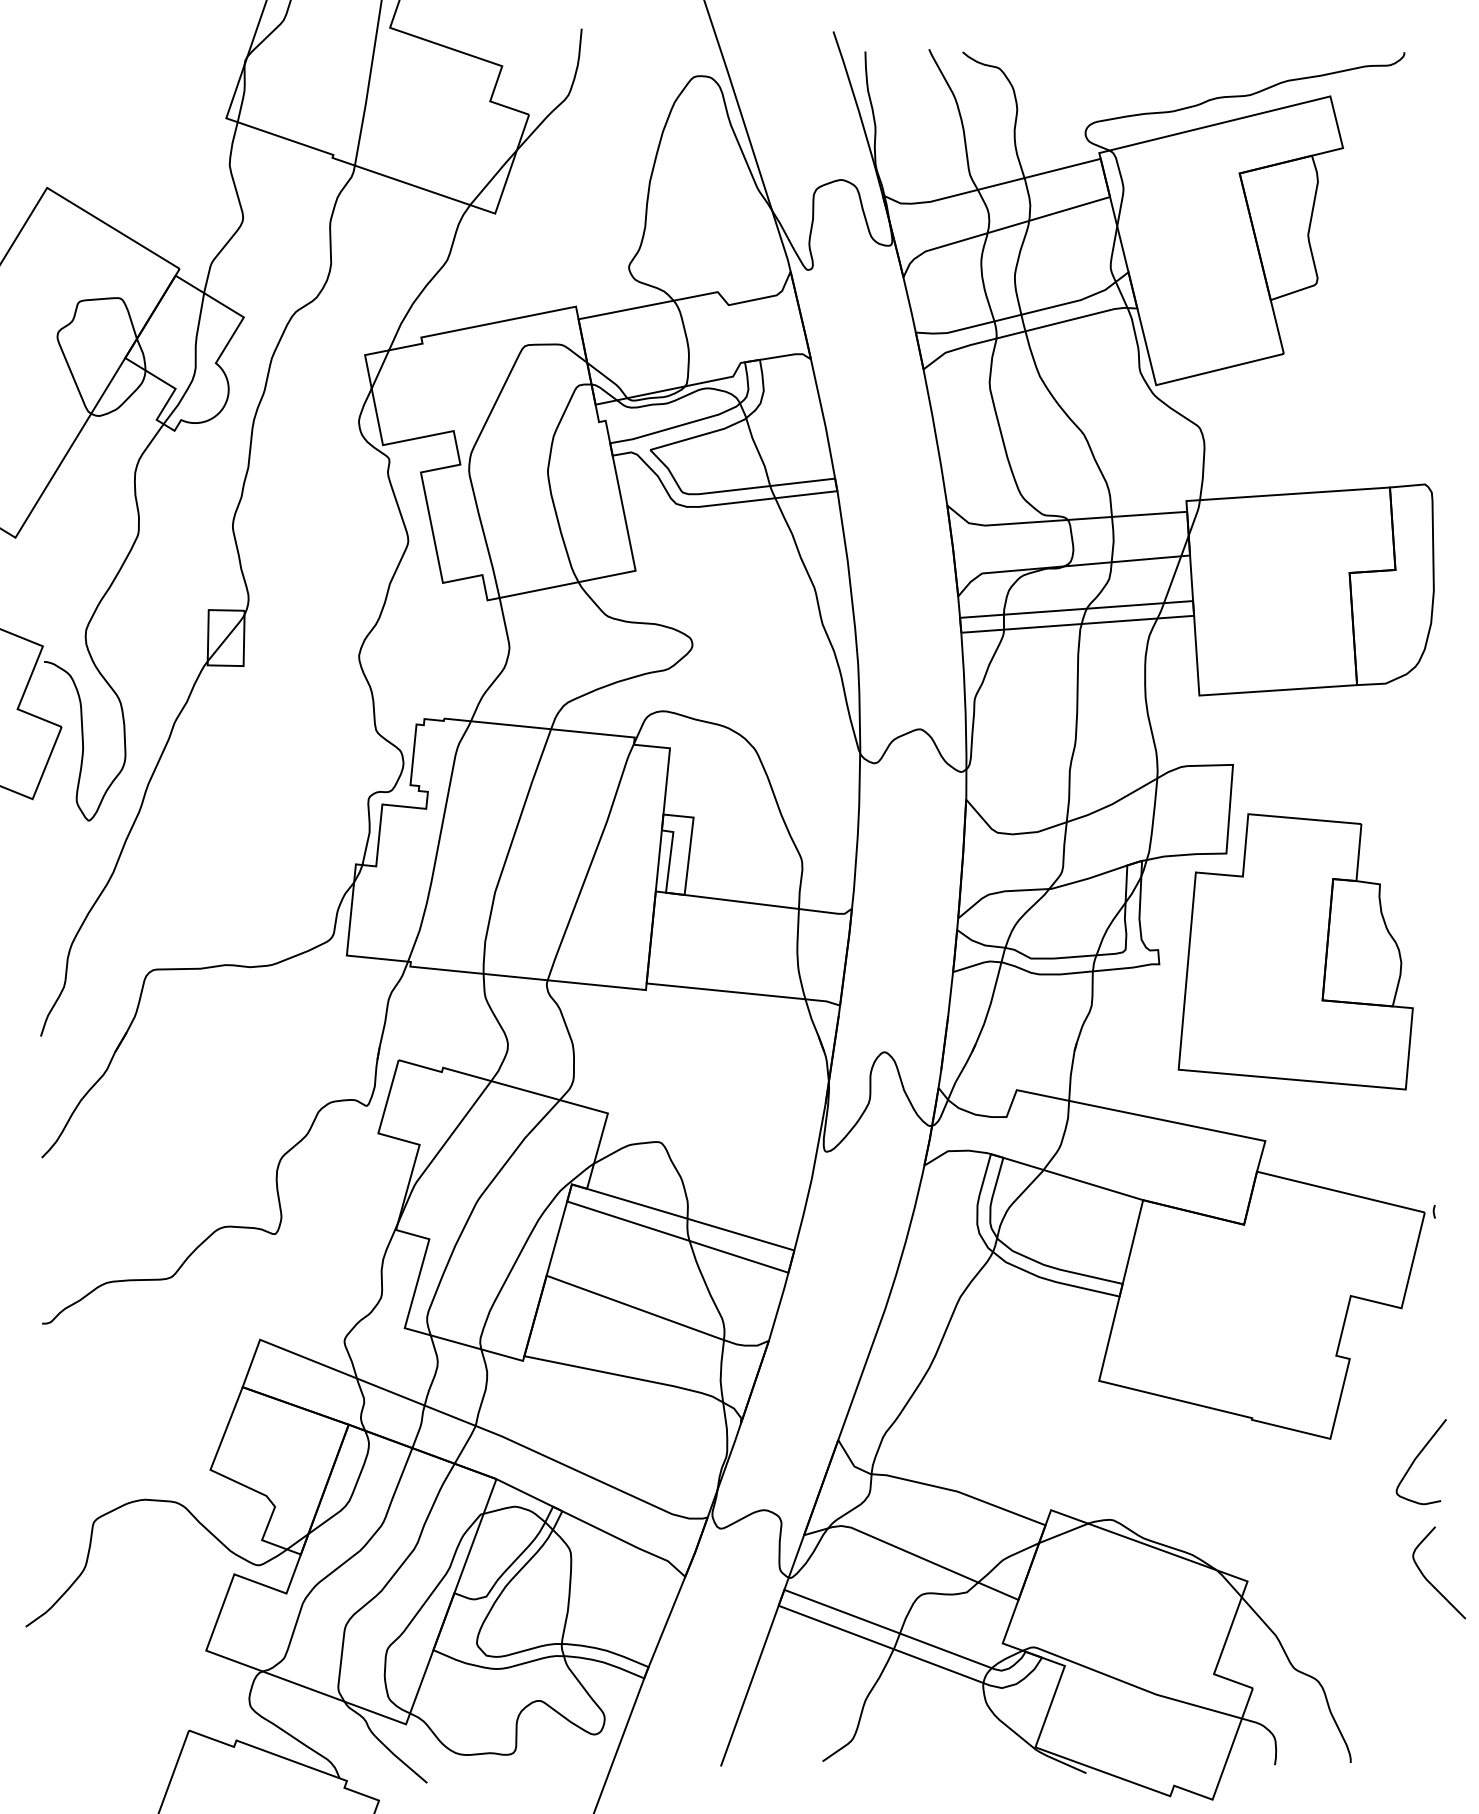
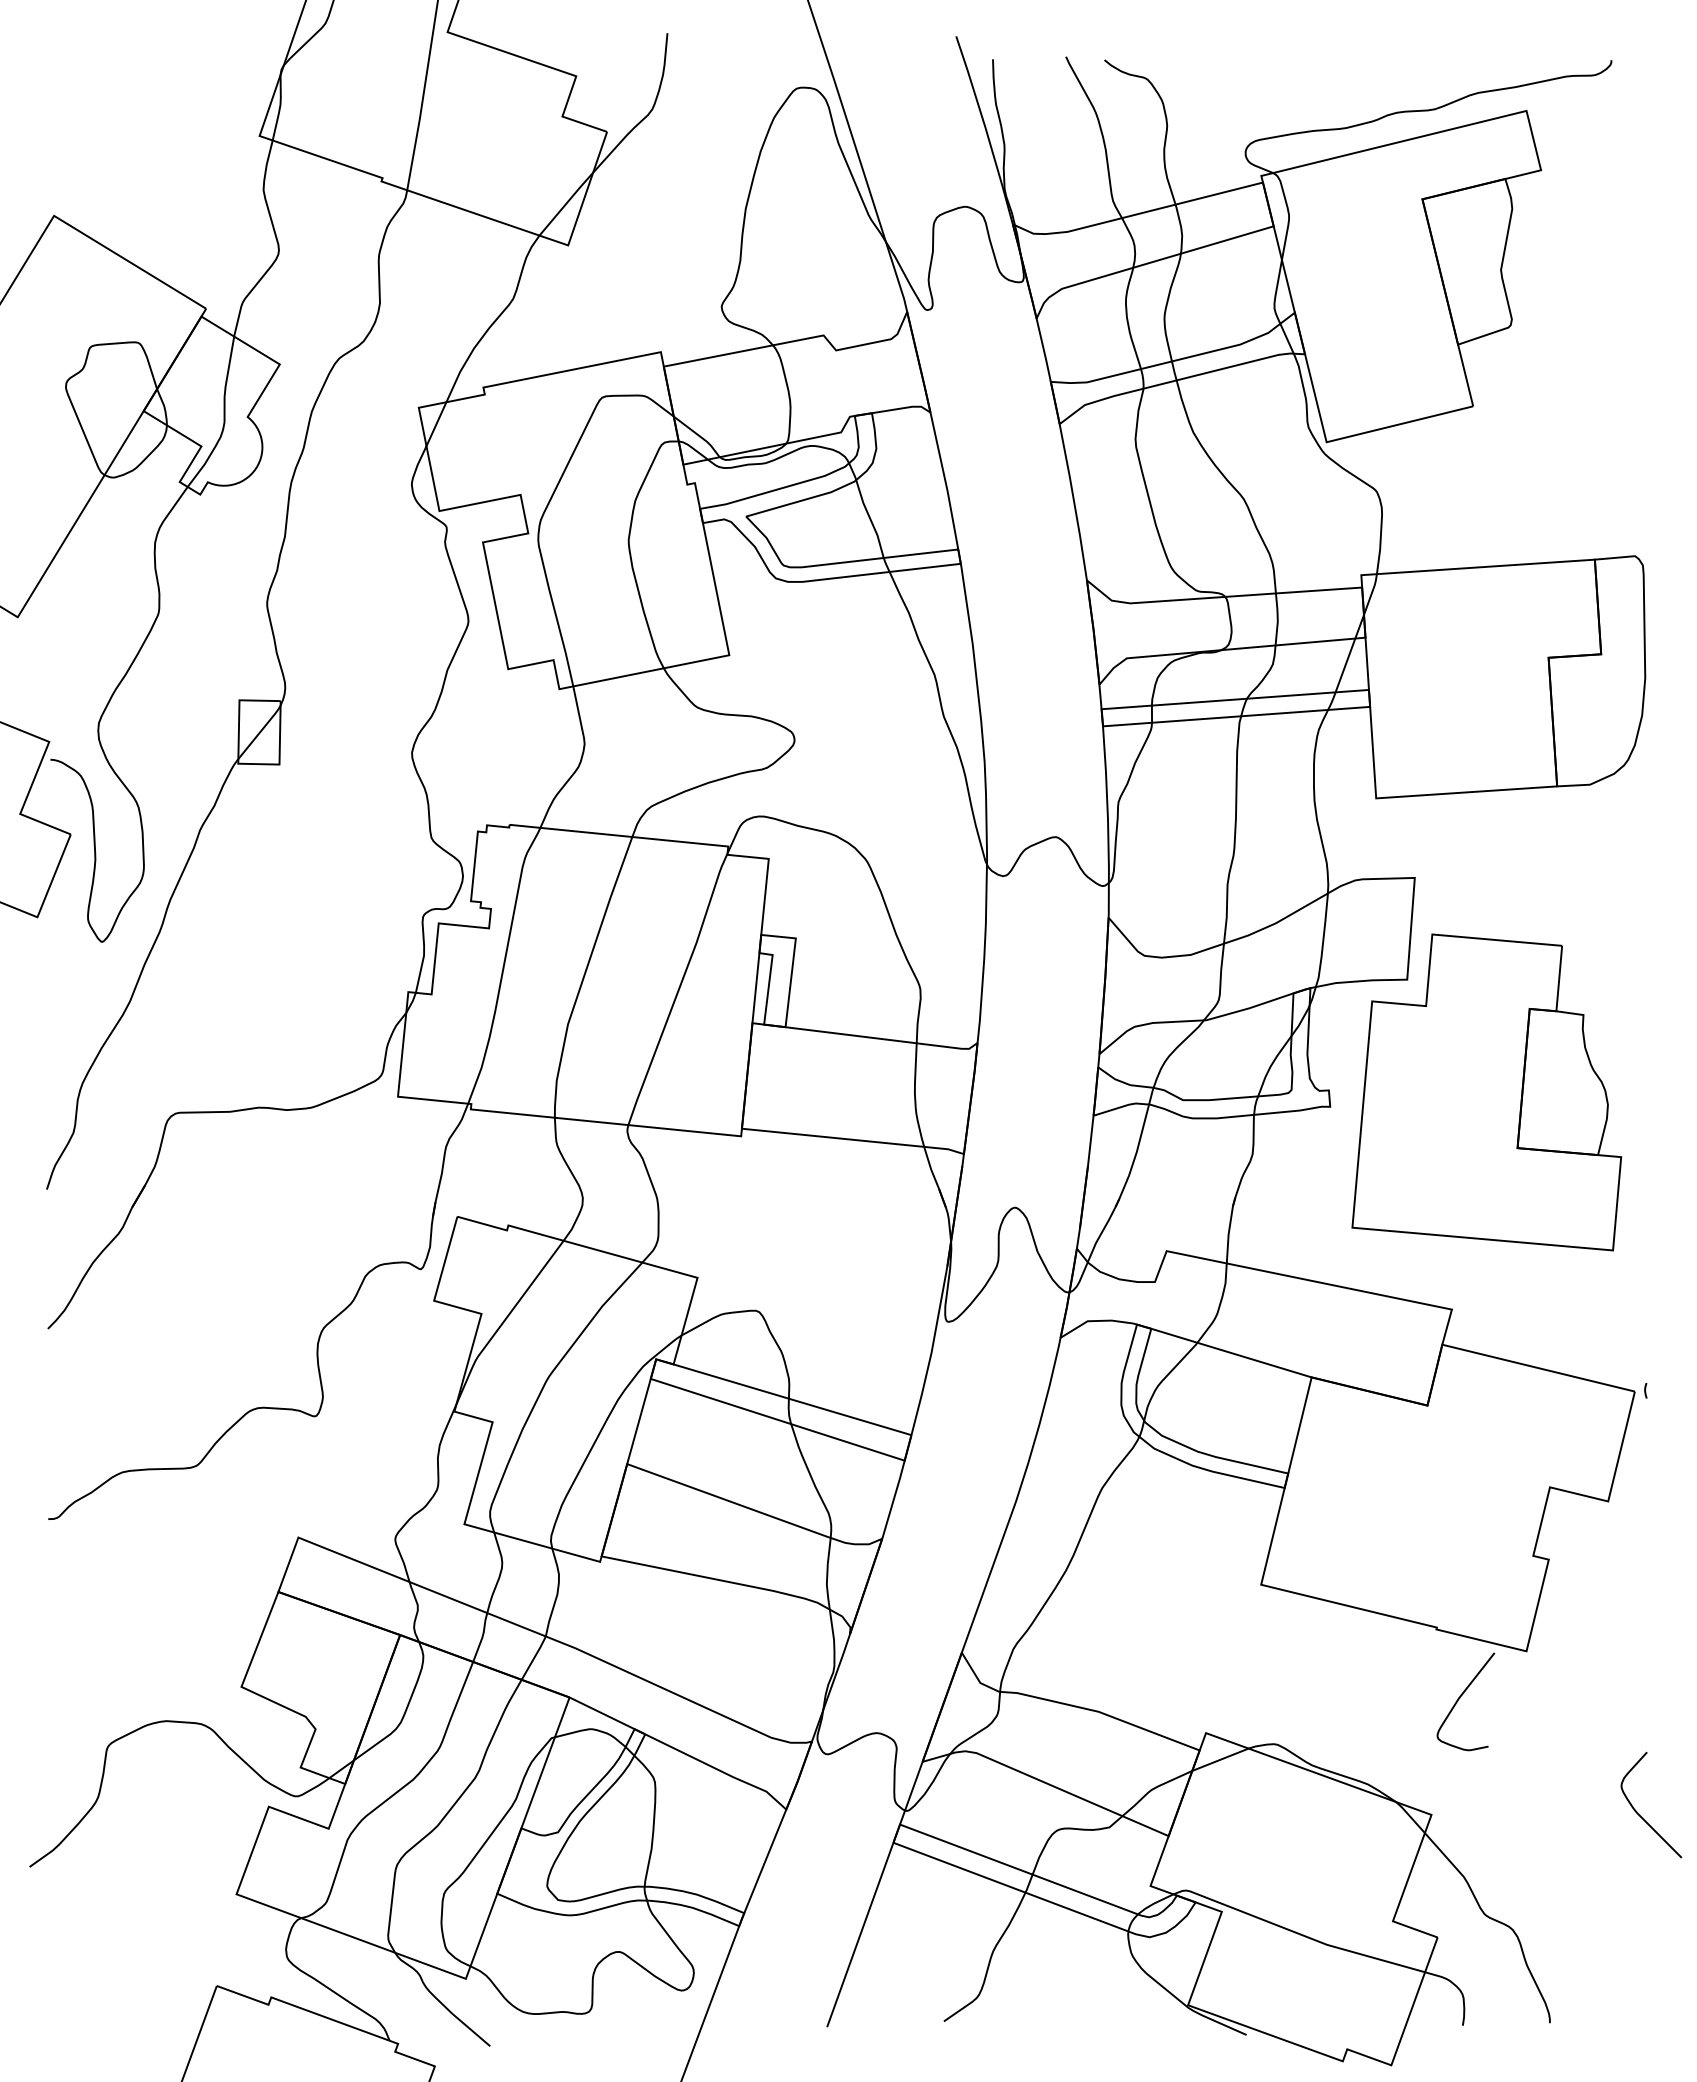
curve: (1416, 1459) -> (1460, 1698), moved

